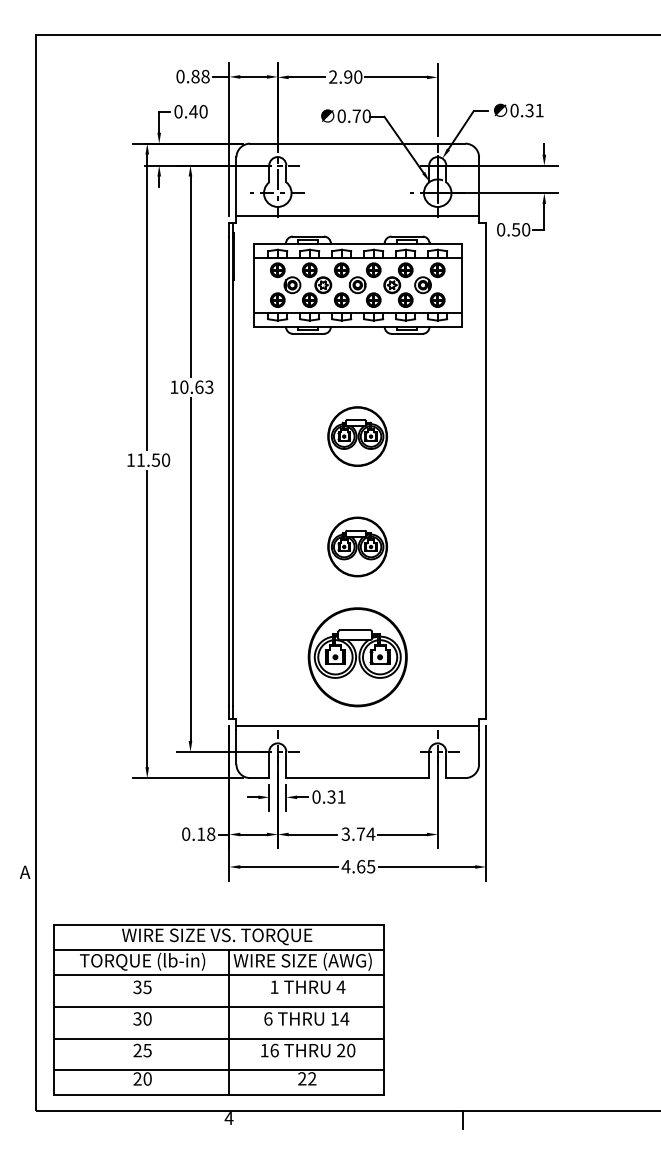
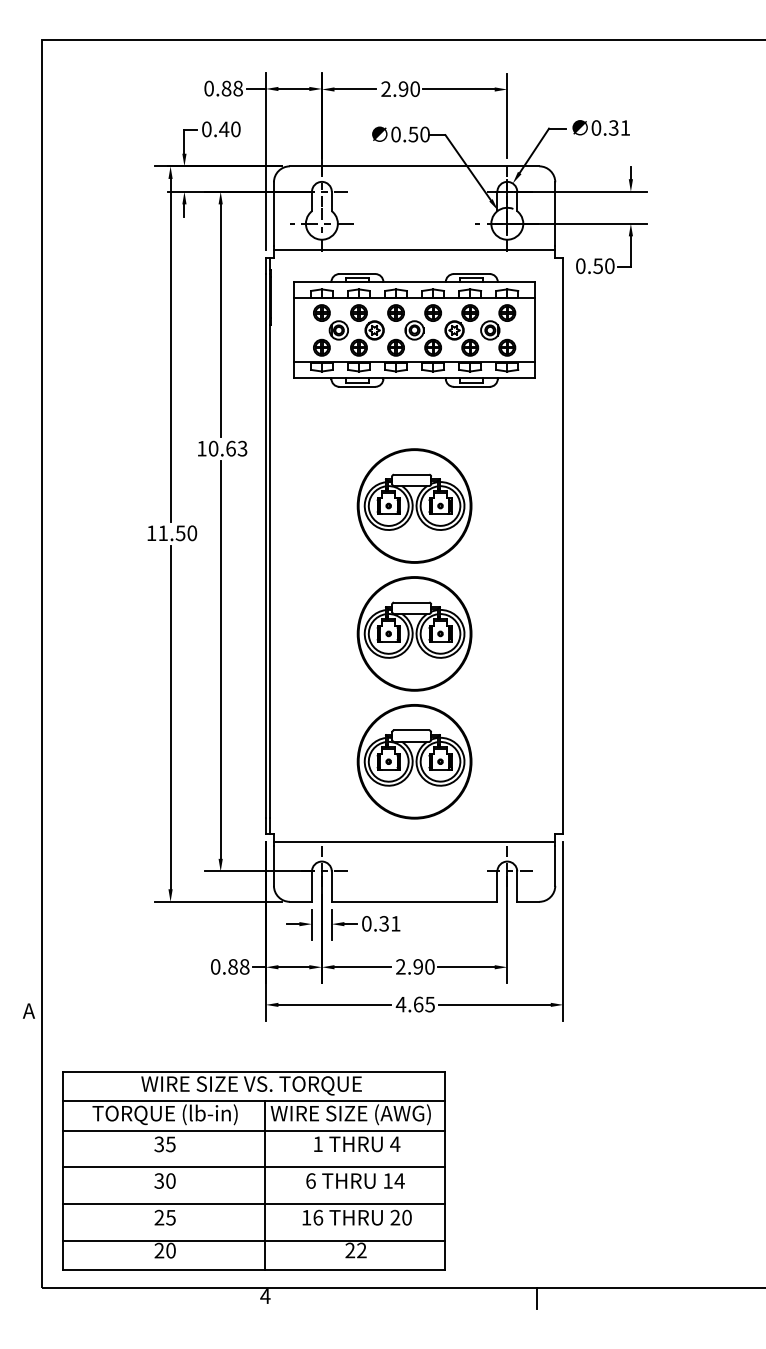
text: (356, 115) -> (413, 133), 0.70 -> 0.50
part: (357, 436) -> (414, 505), size x1.67
part: (357, 546) -> (414, 633), size x1.67
text: (201, 833) -> (233, 966), 0.18 -> 0.88
text: (358, 833) -> (415, 966), 3.74 -> 2.90

